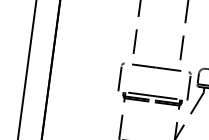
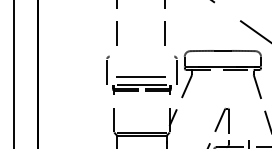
line: (156, 67) -> (140, 76), moved

